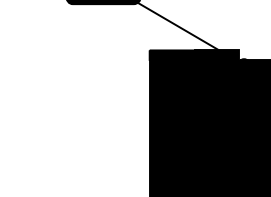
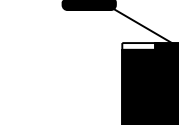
fill: (176, 54) -> (141, 45), removed

